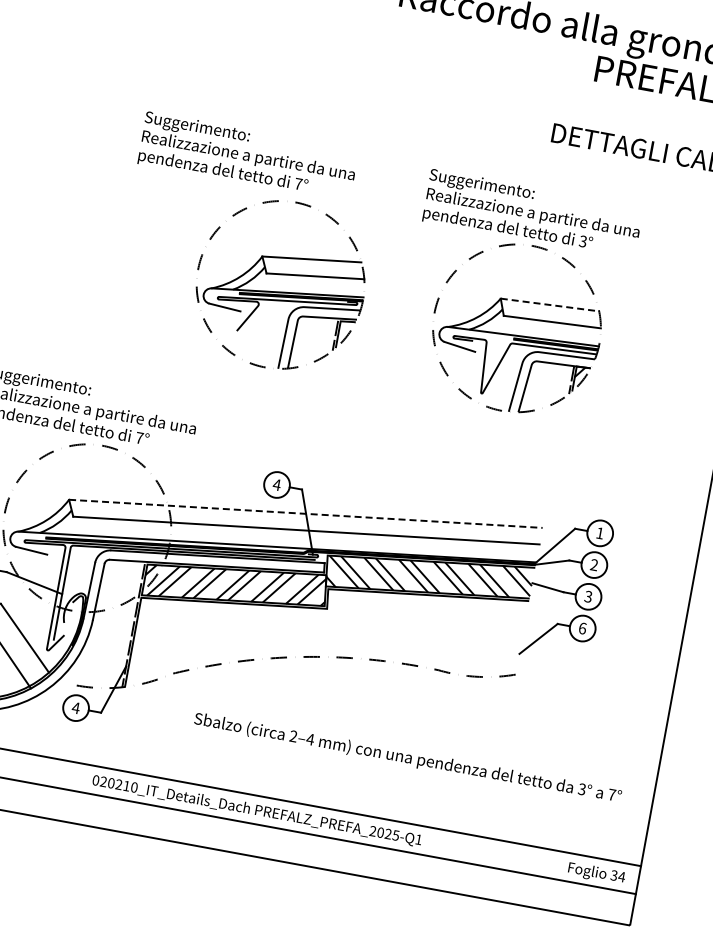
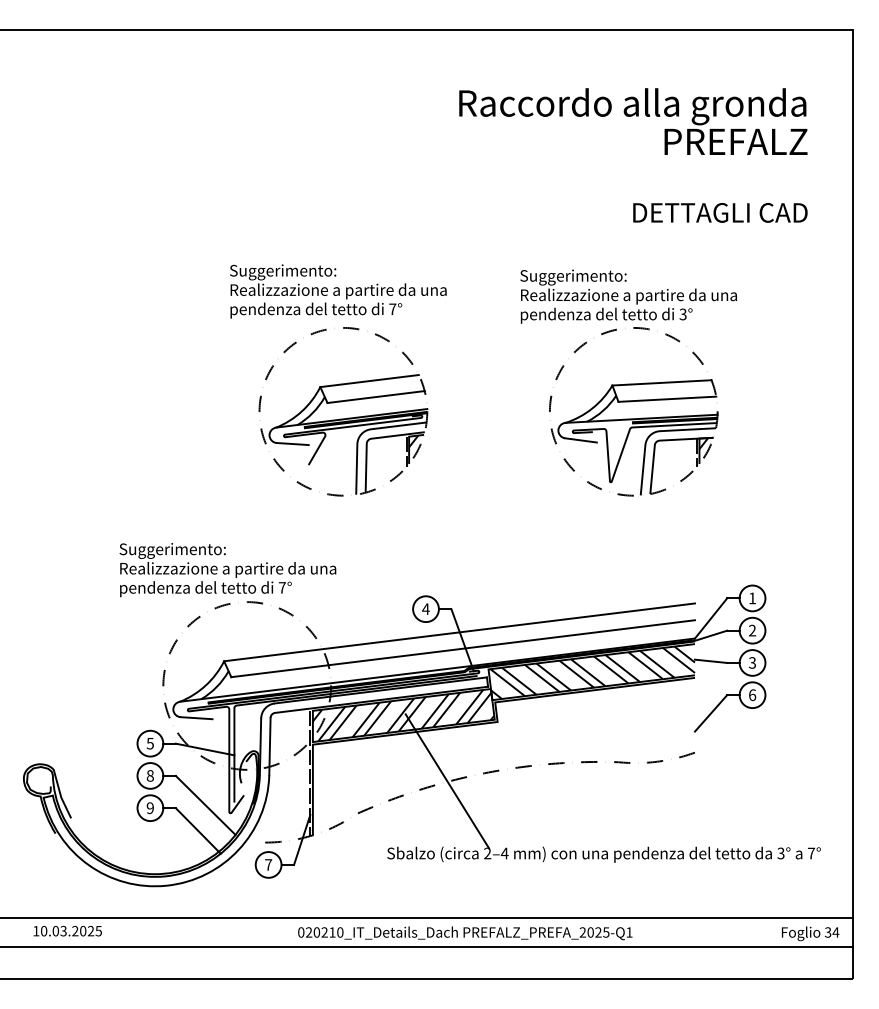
part: (279, 291) -> (343, 418), moved
line: (549, 304) -> (661, 382), dashed -> solid
line: (306, 514) -> (460, 632), dashed -> solid
line: (267, 658) -> (447, 781), added
text: (76, 707) -> (268, 864), 4 -> 7

